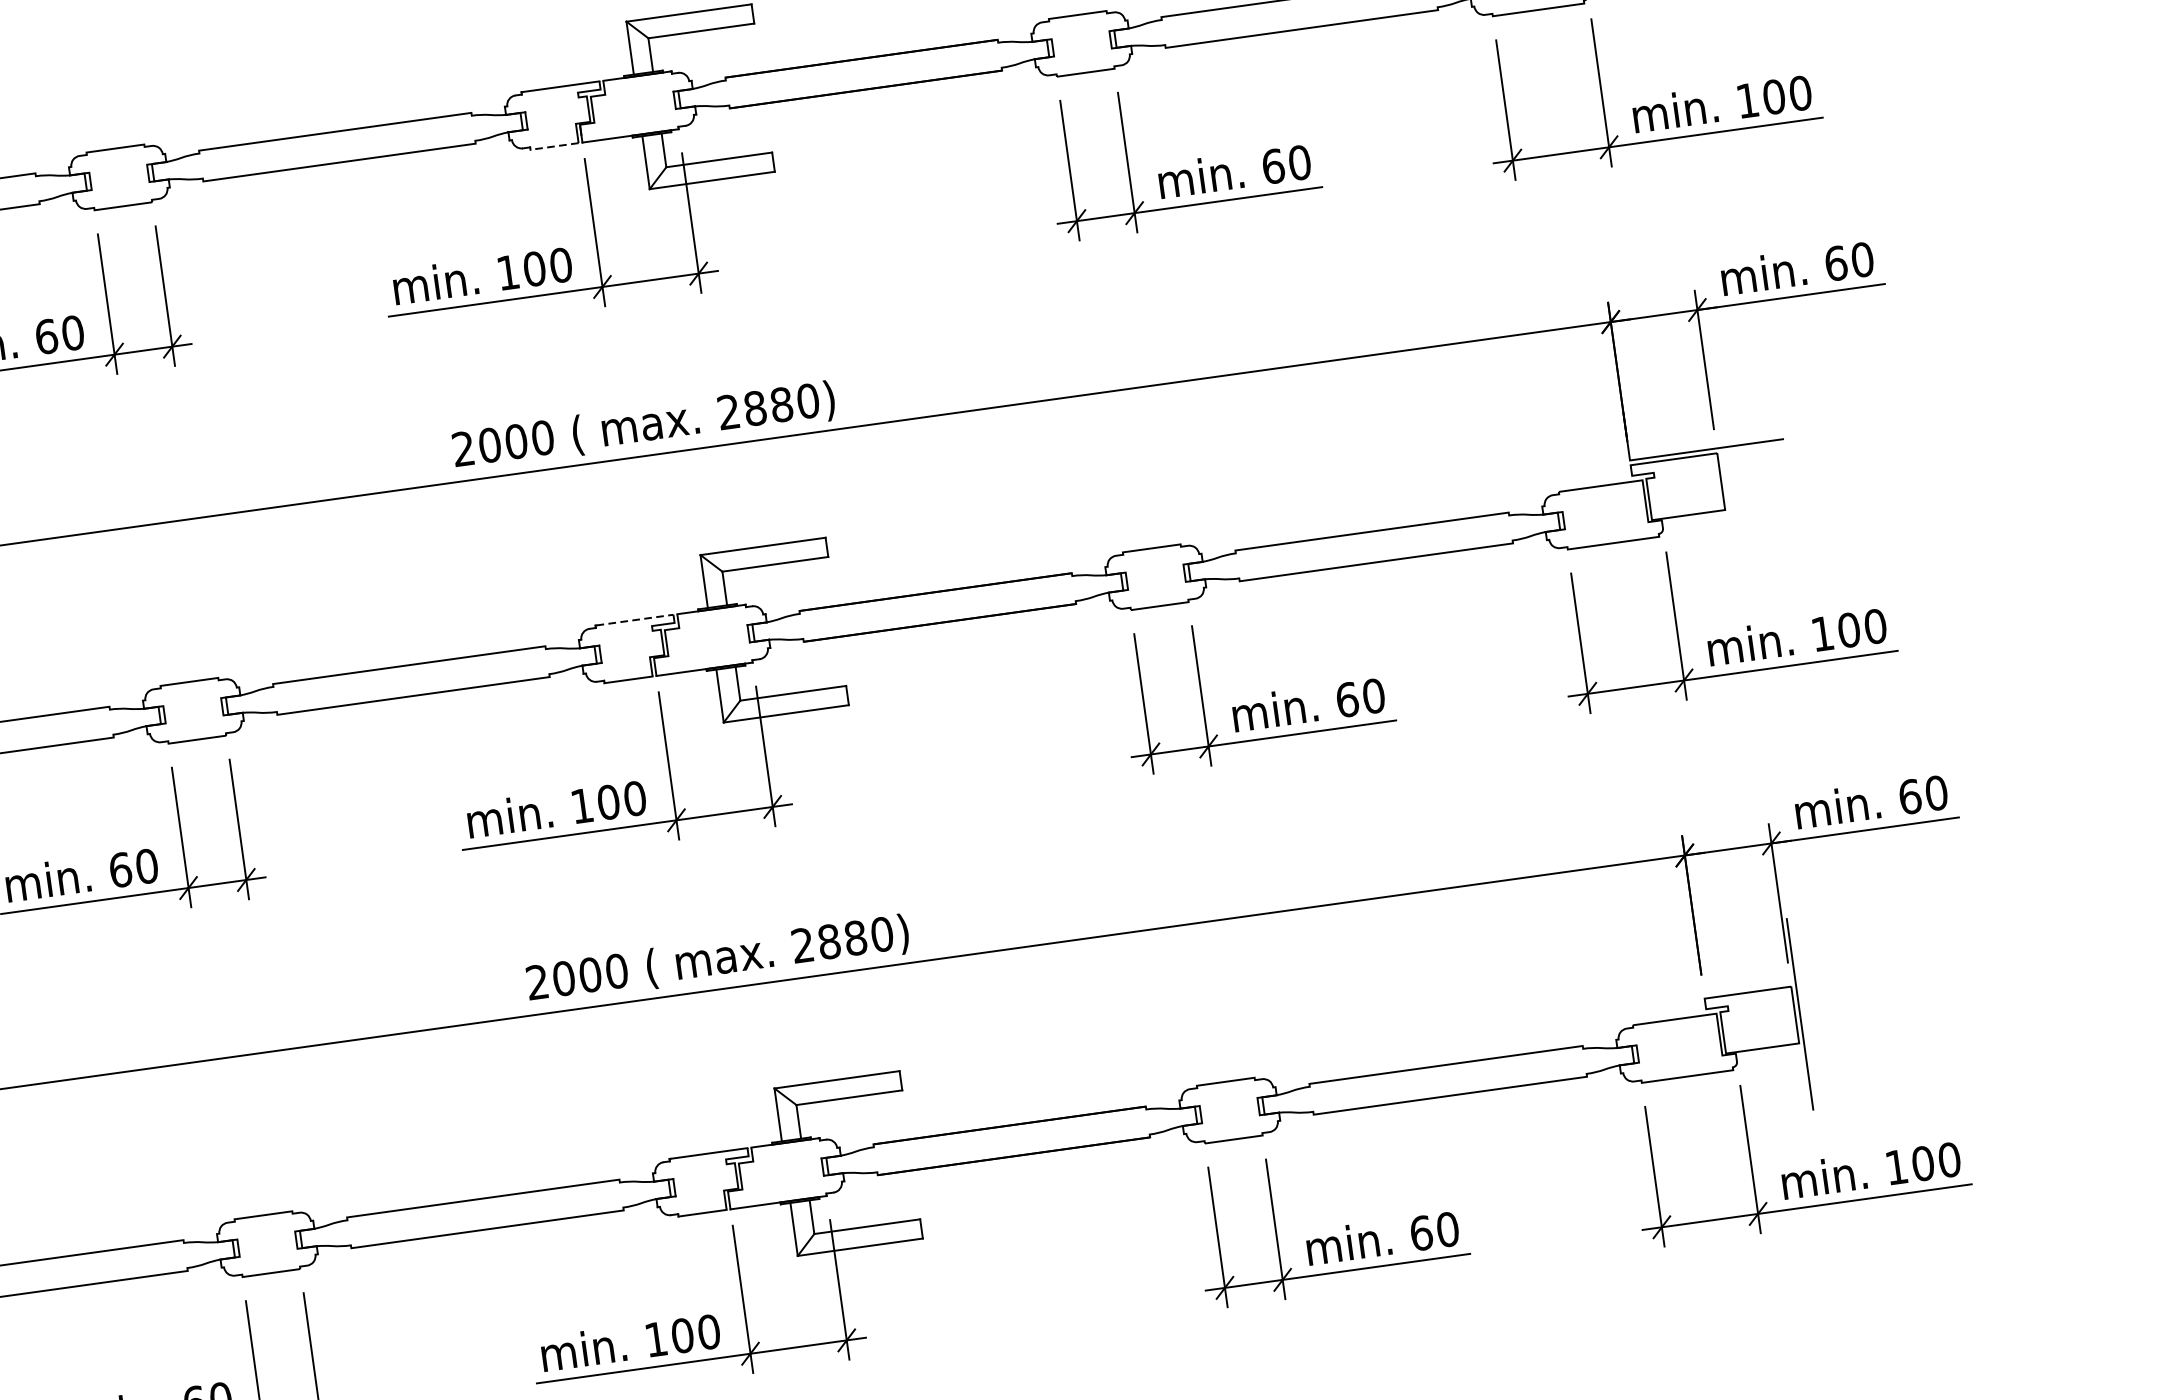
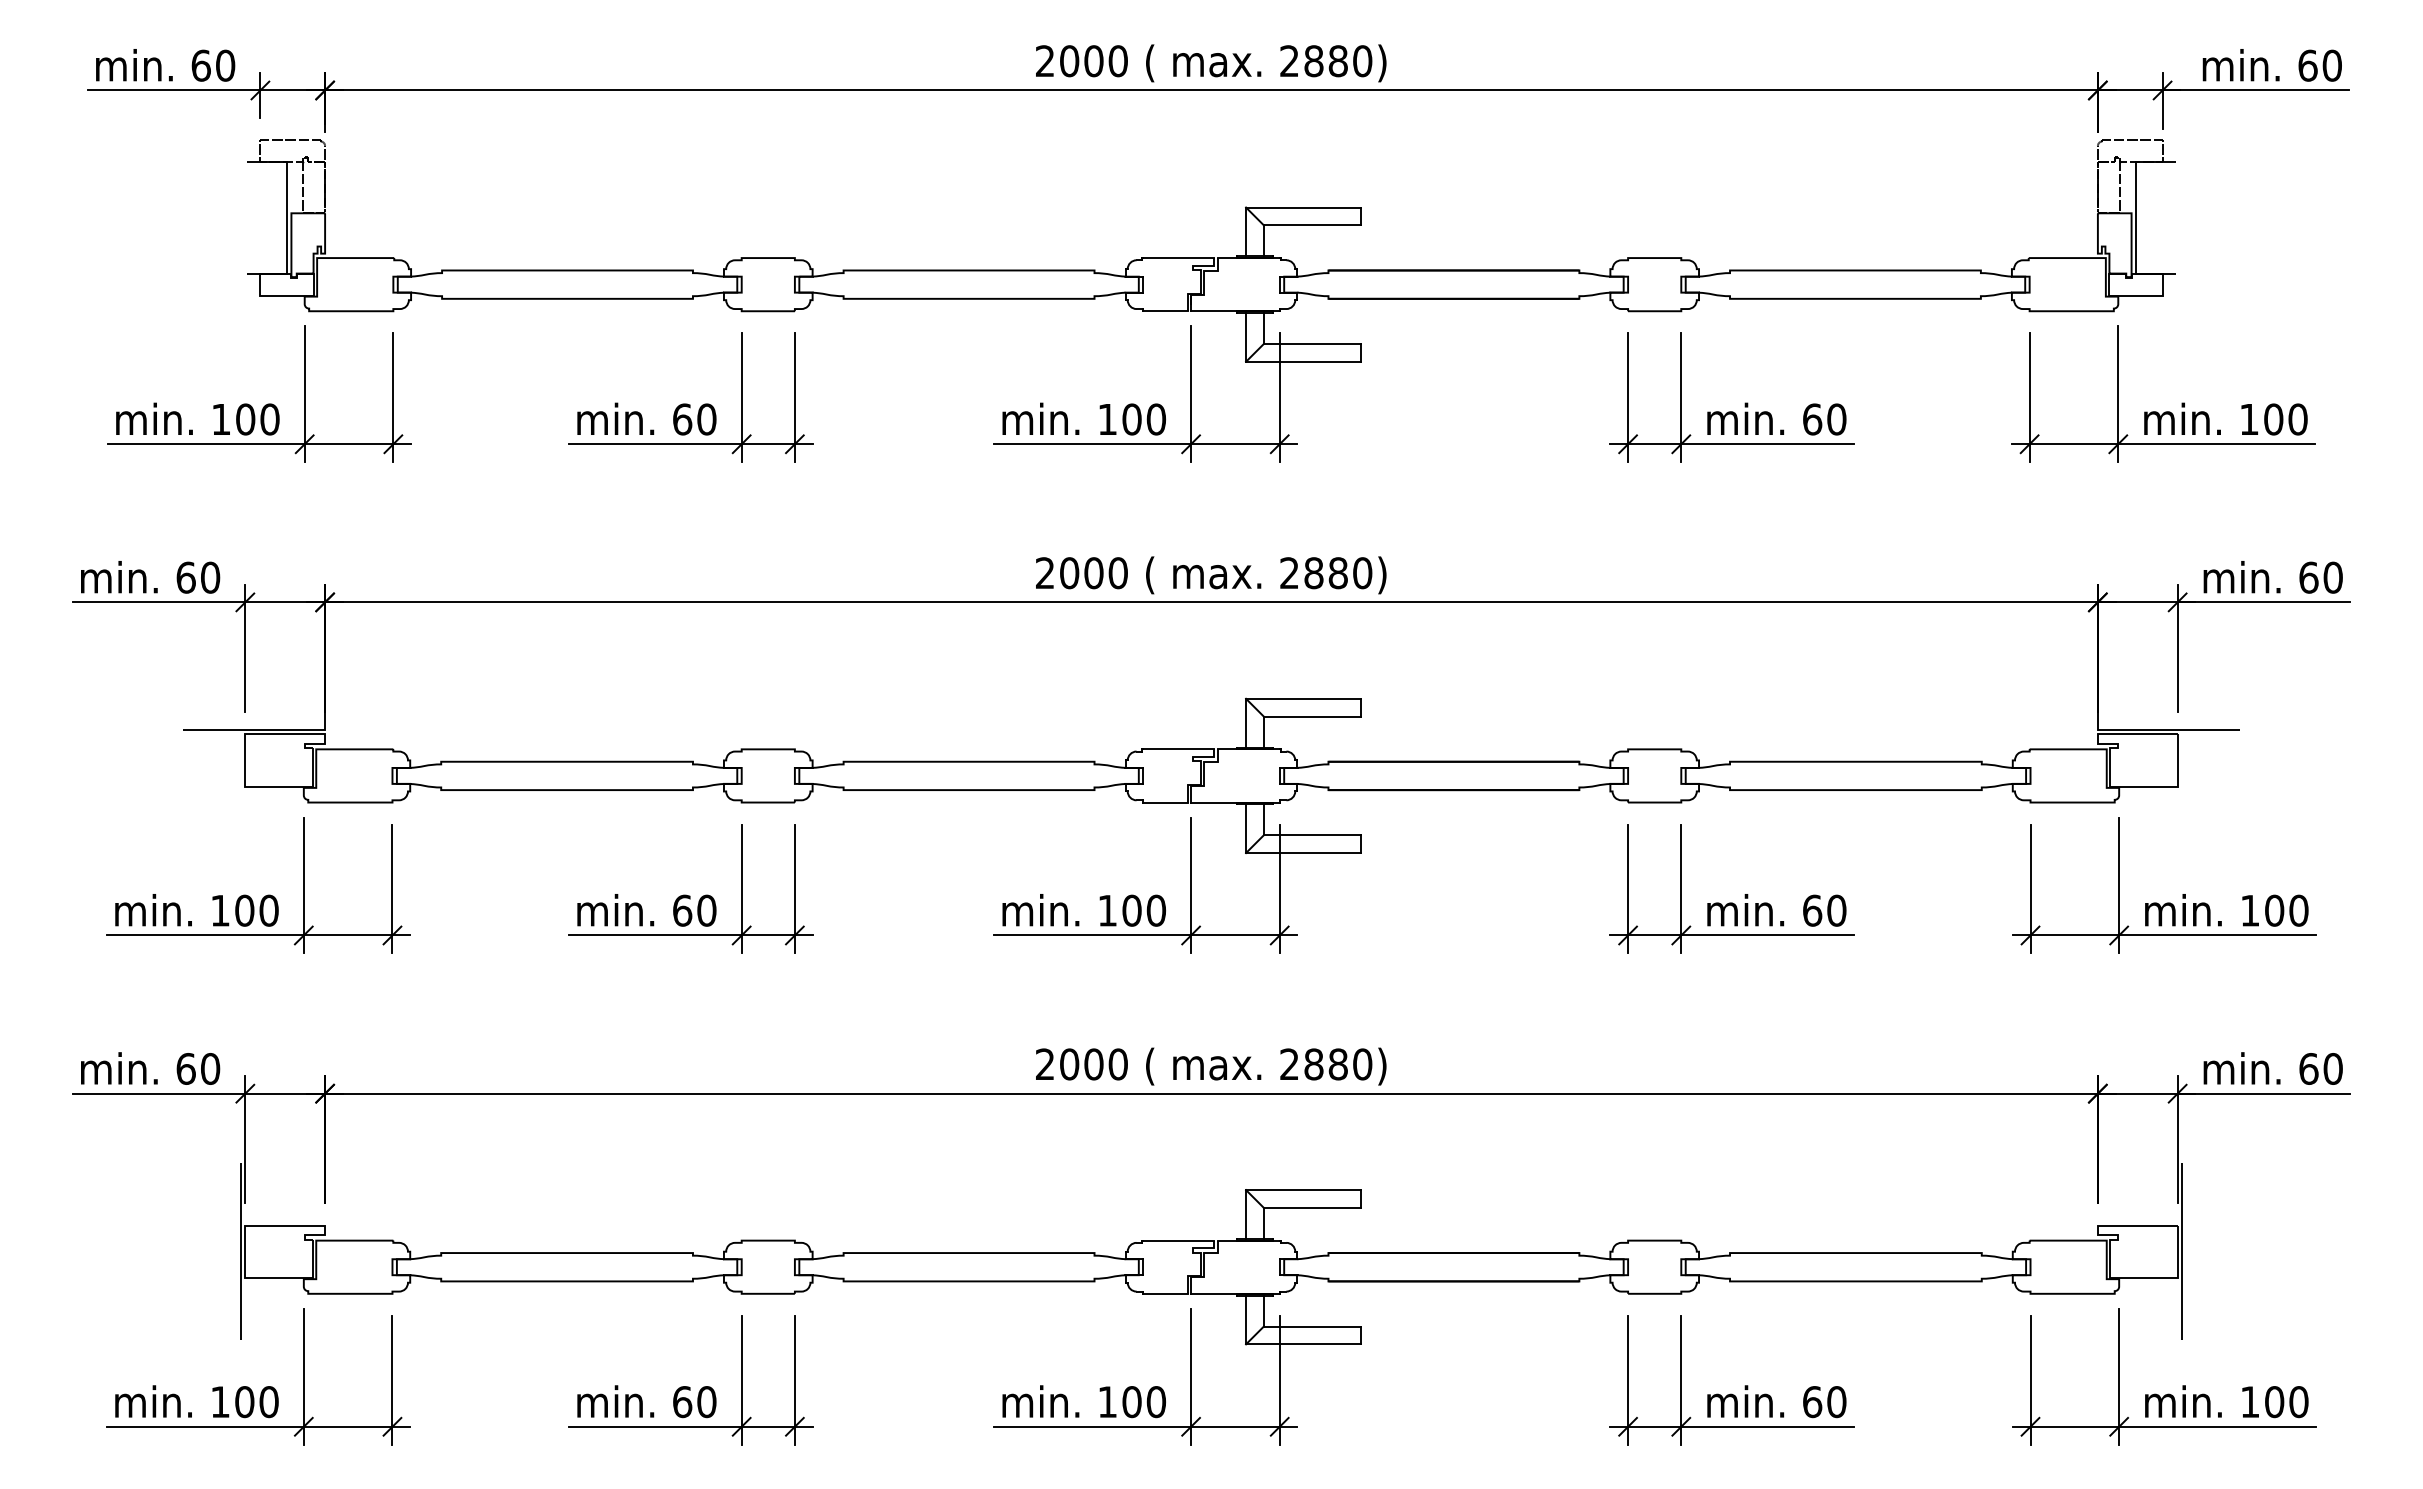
line: (553, 146) -> (1164, 311), dashed -> solid
line: (635, 620) -> (1179, 749), dashed -> solid

